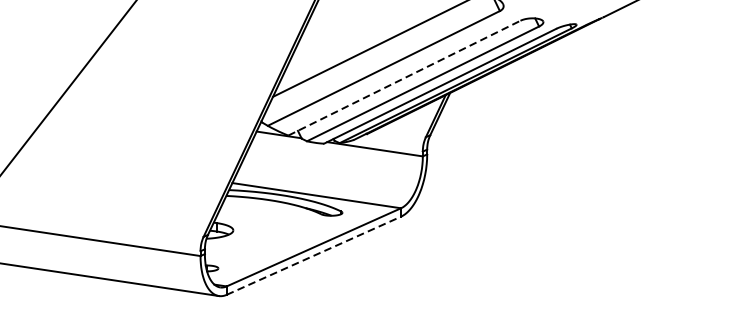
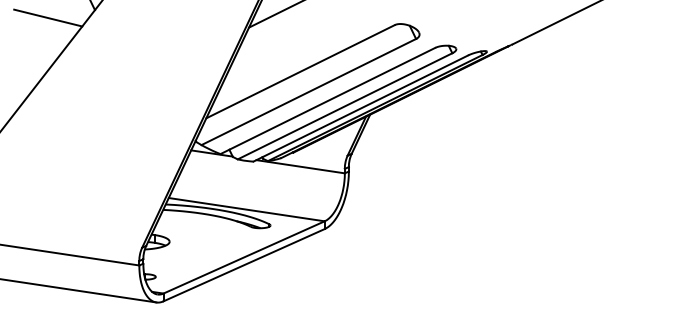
line: (404, 78) -> (327, 101), dashed -> solid
line: (314, 256) -> (244, 265), dashed -> solid

